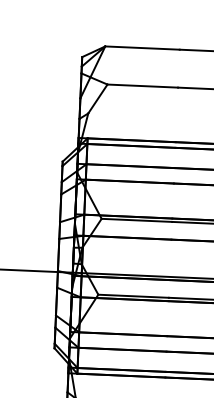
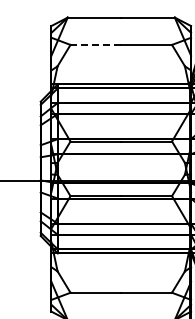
line: (142, 85) -> (95, 44), solid -> dashed

